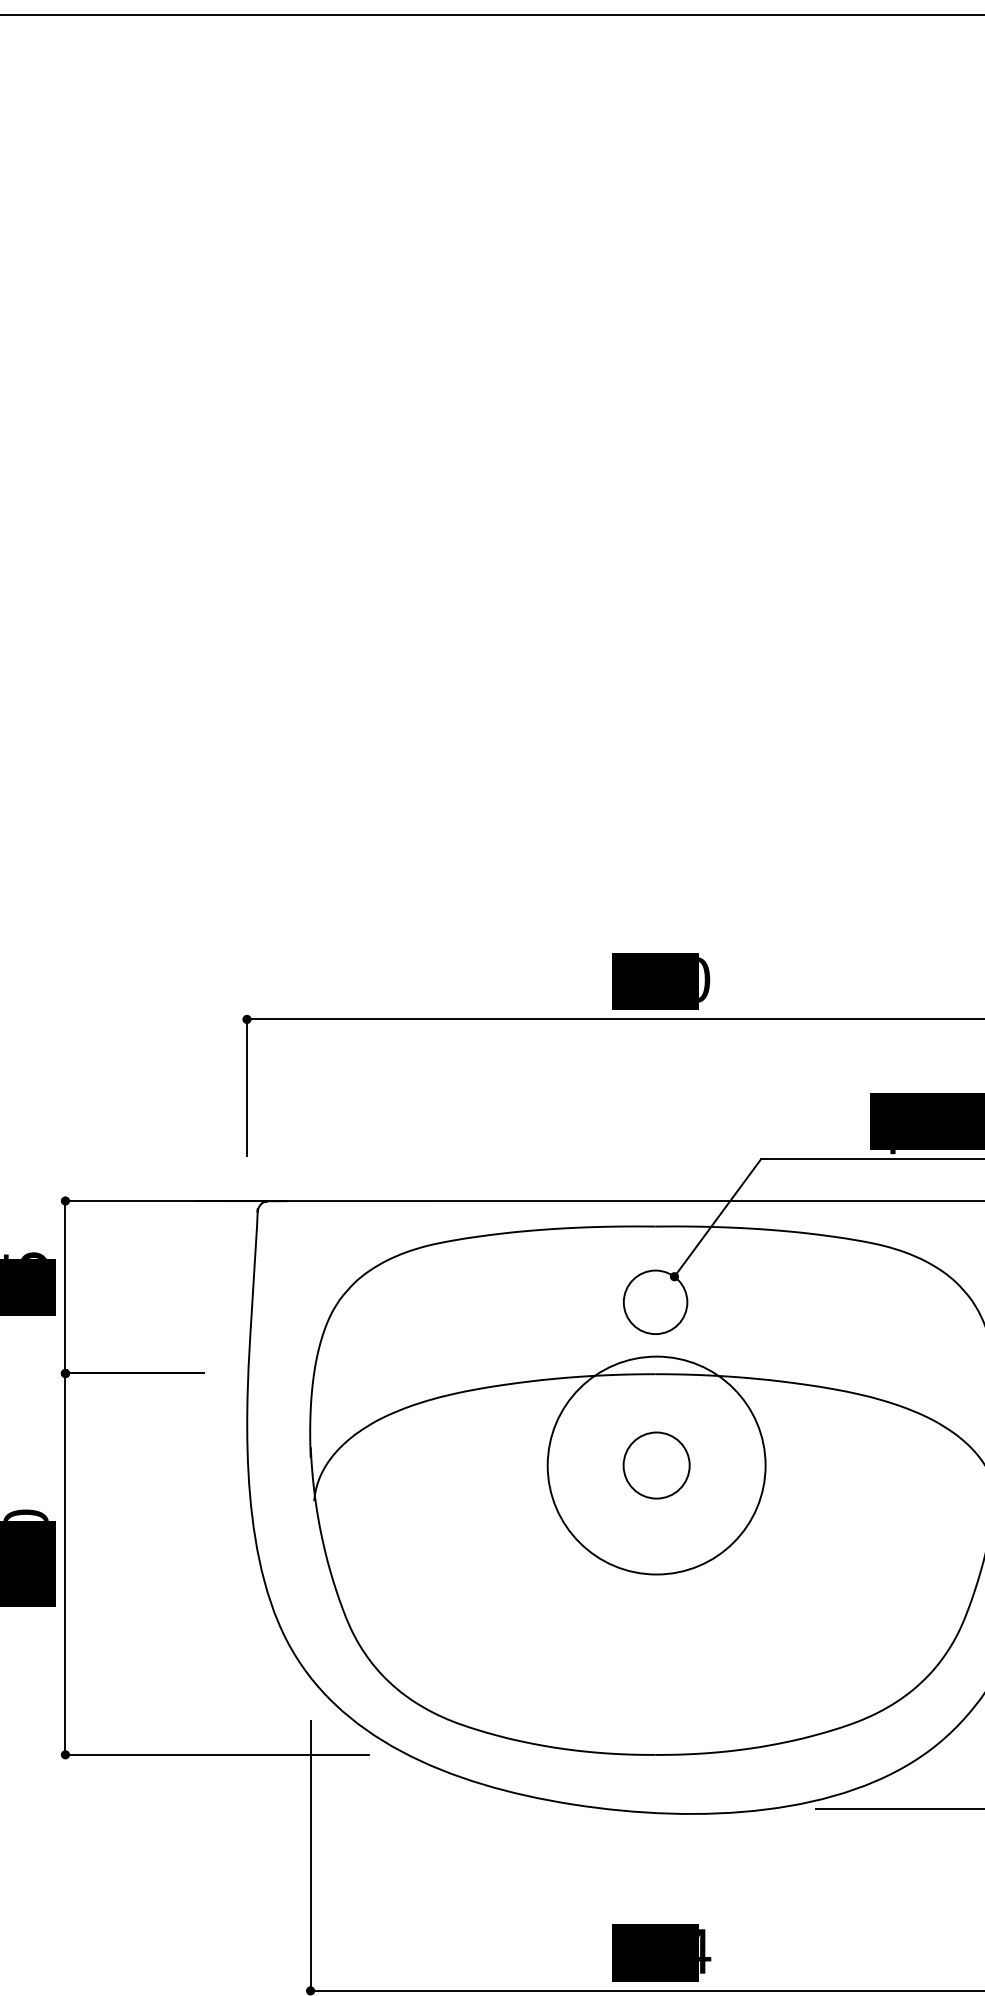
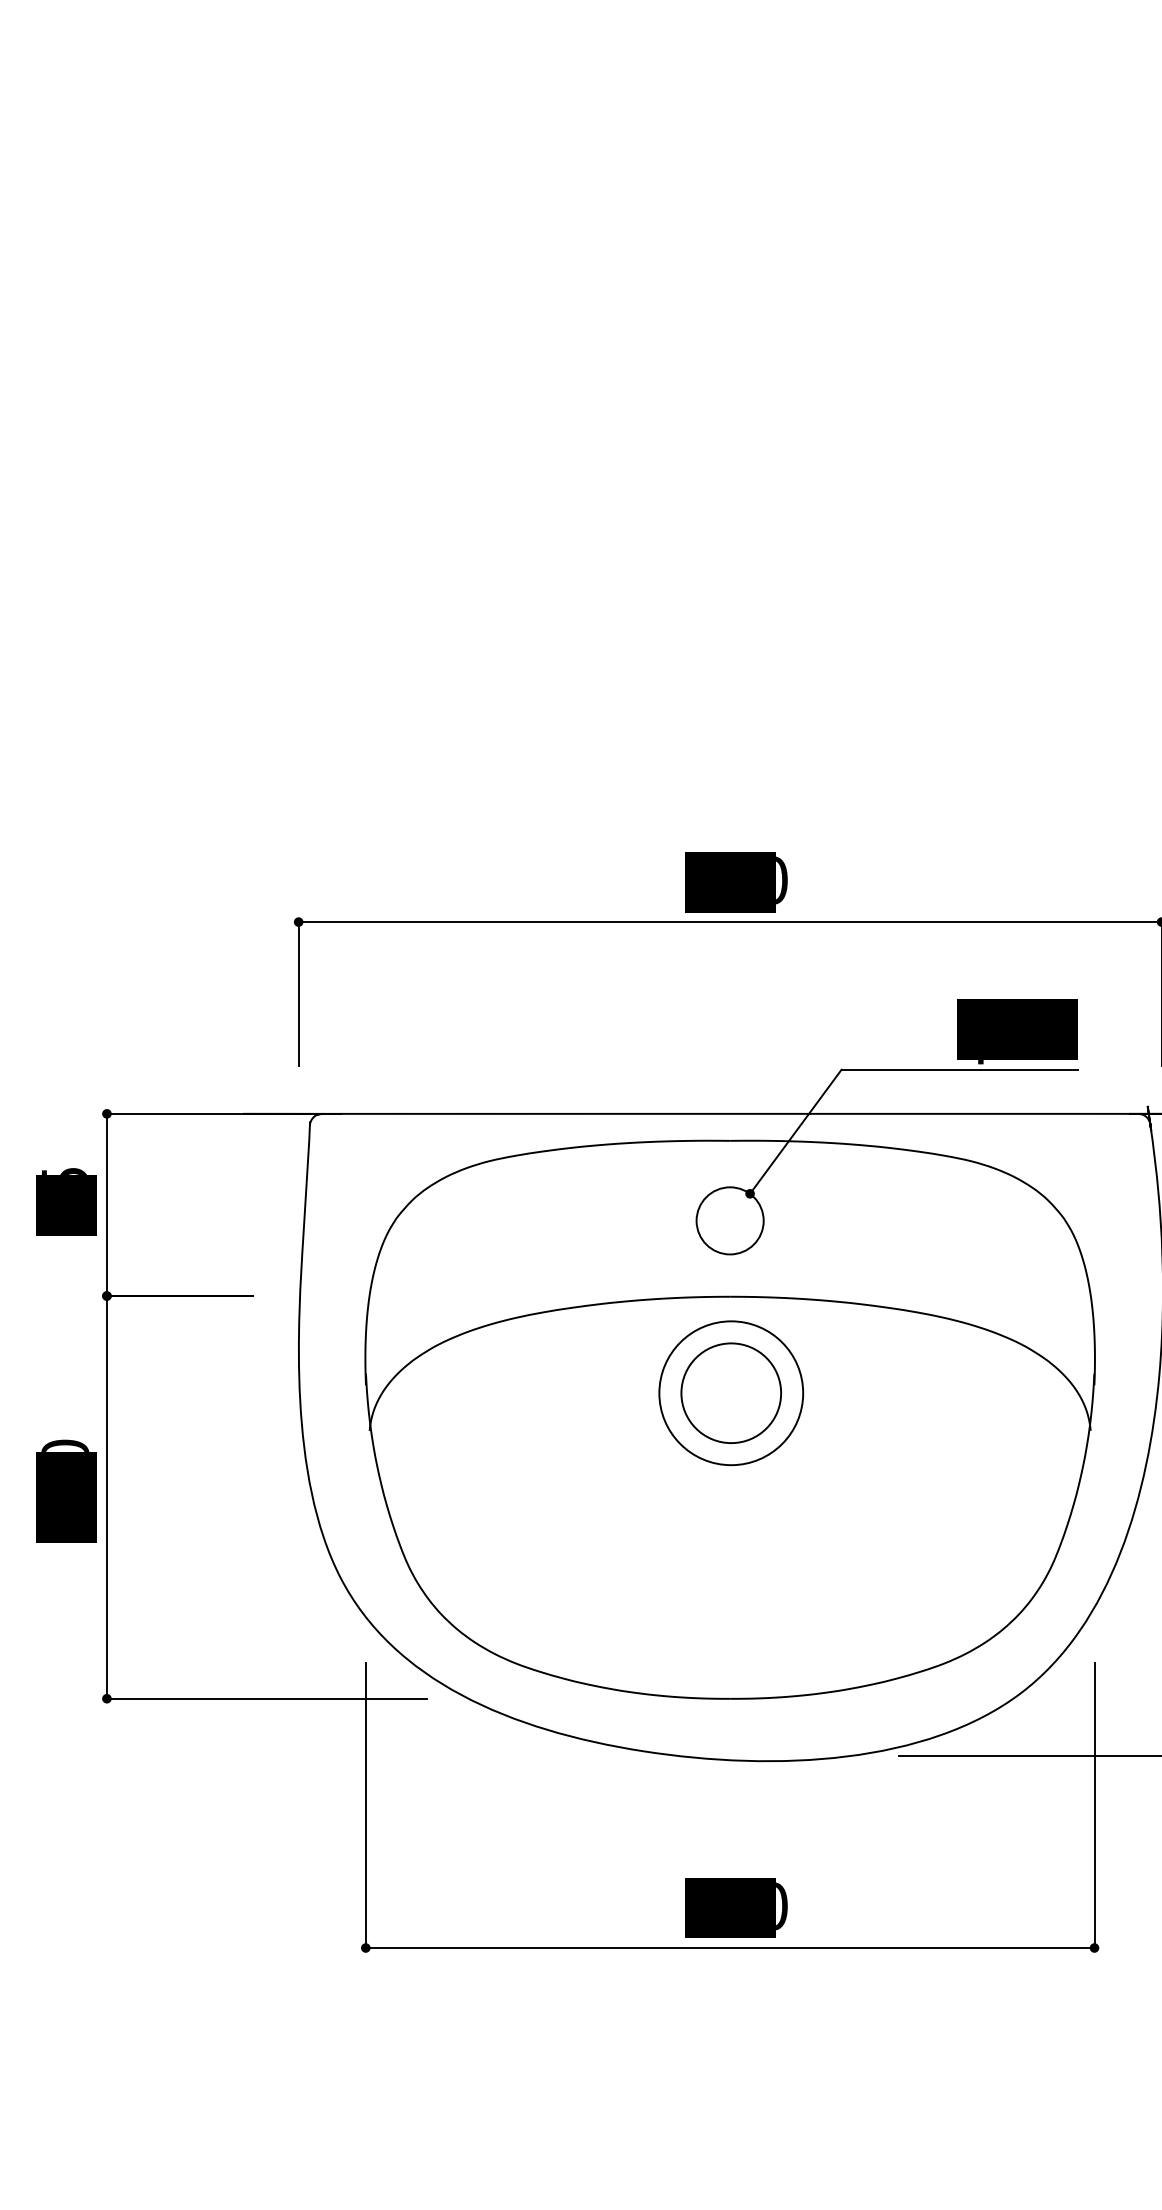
circle: (656, 1465) -> (731, 1393), size x0.62
circle: (656, 1465) -> (731, 1393), size x1.43
text: (705, 1951) -> (782, 1906), 434 -> 380

